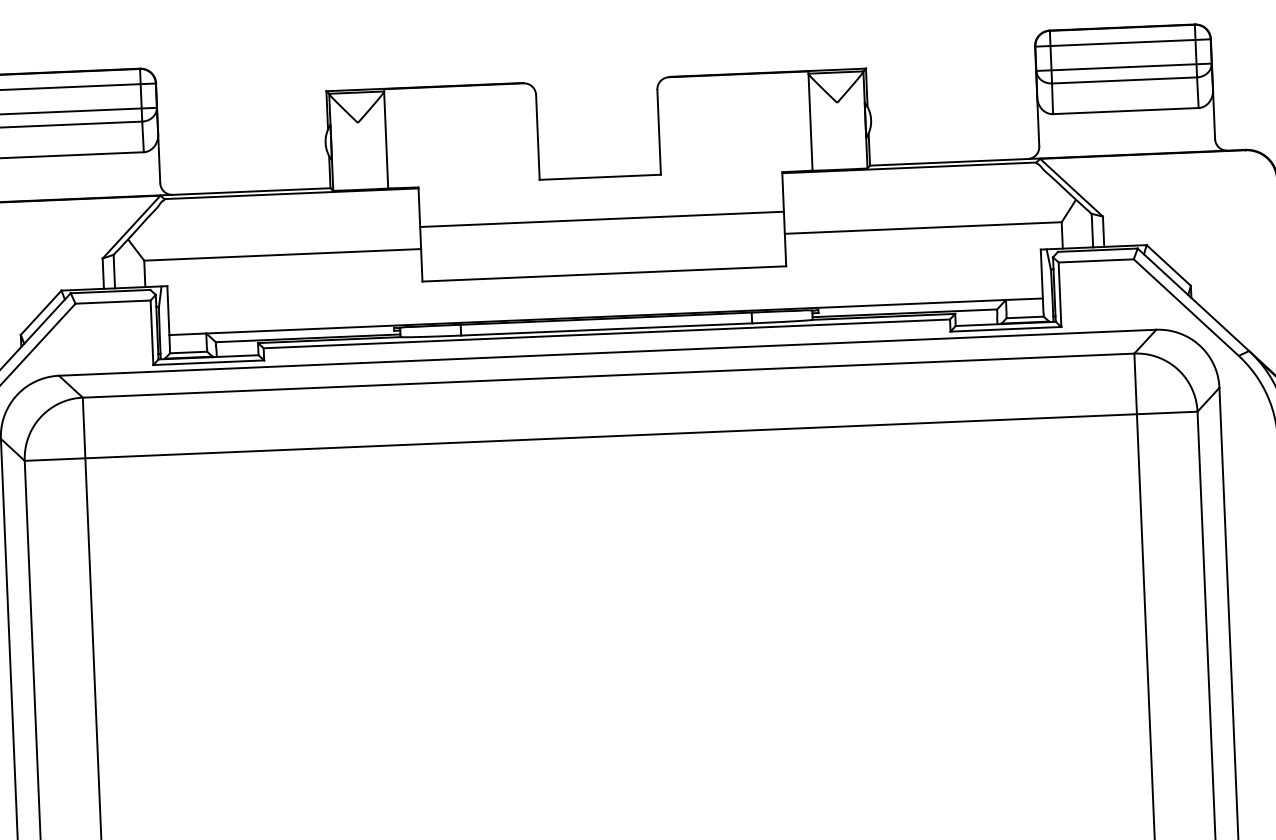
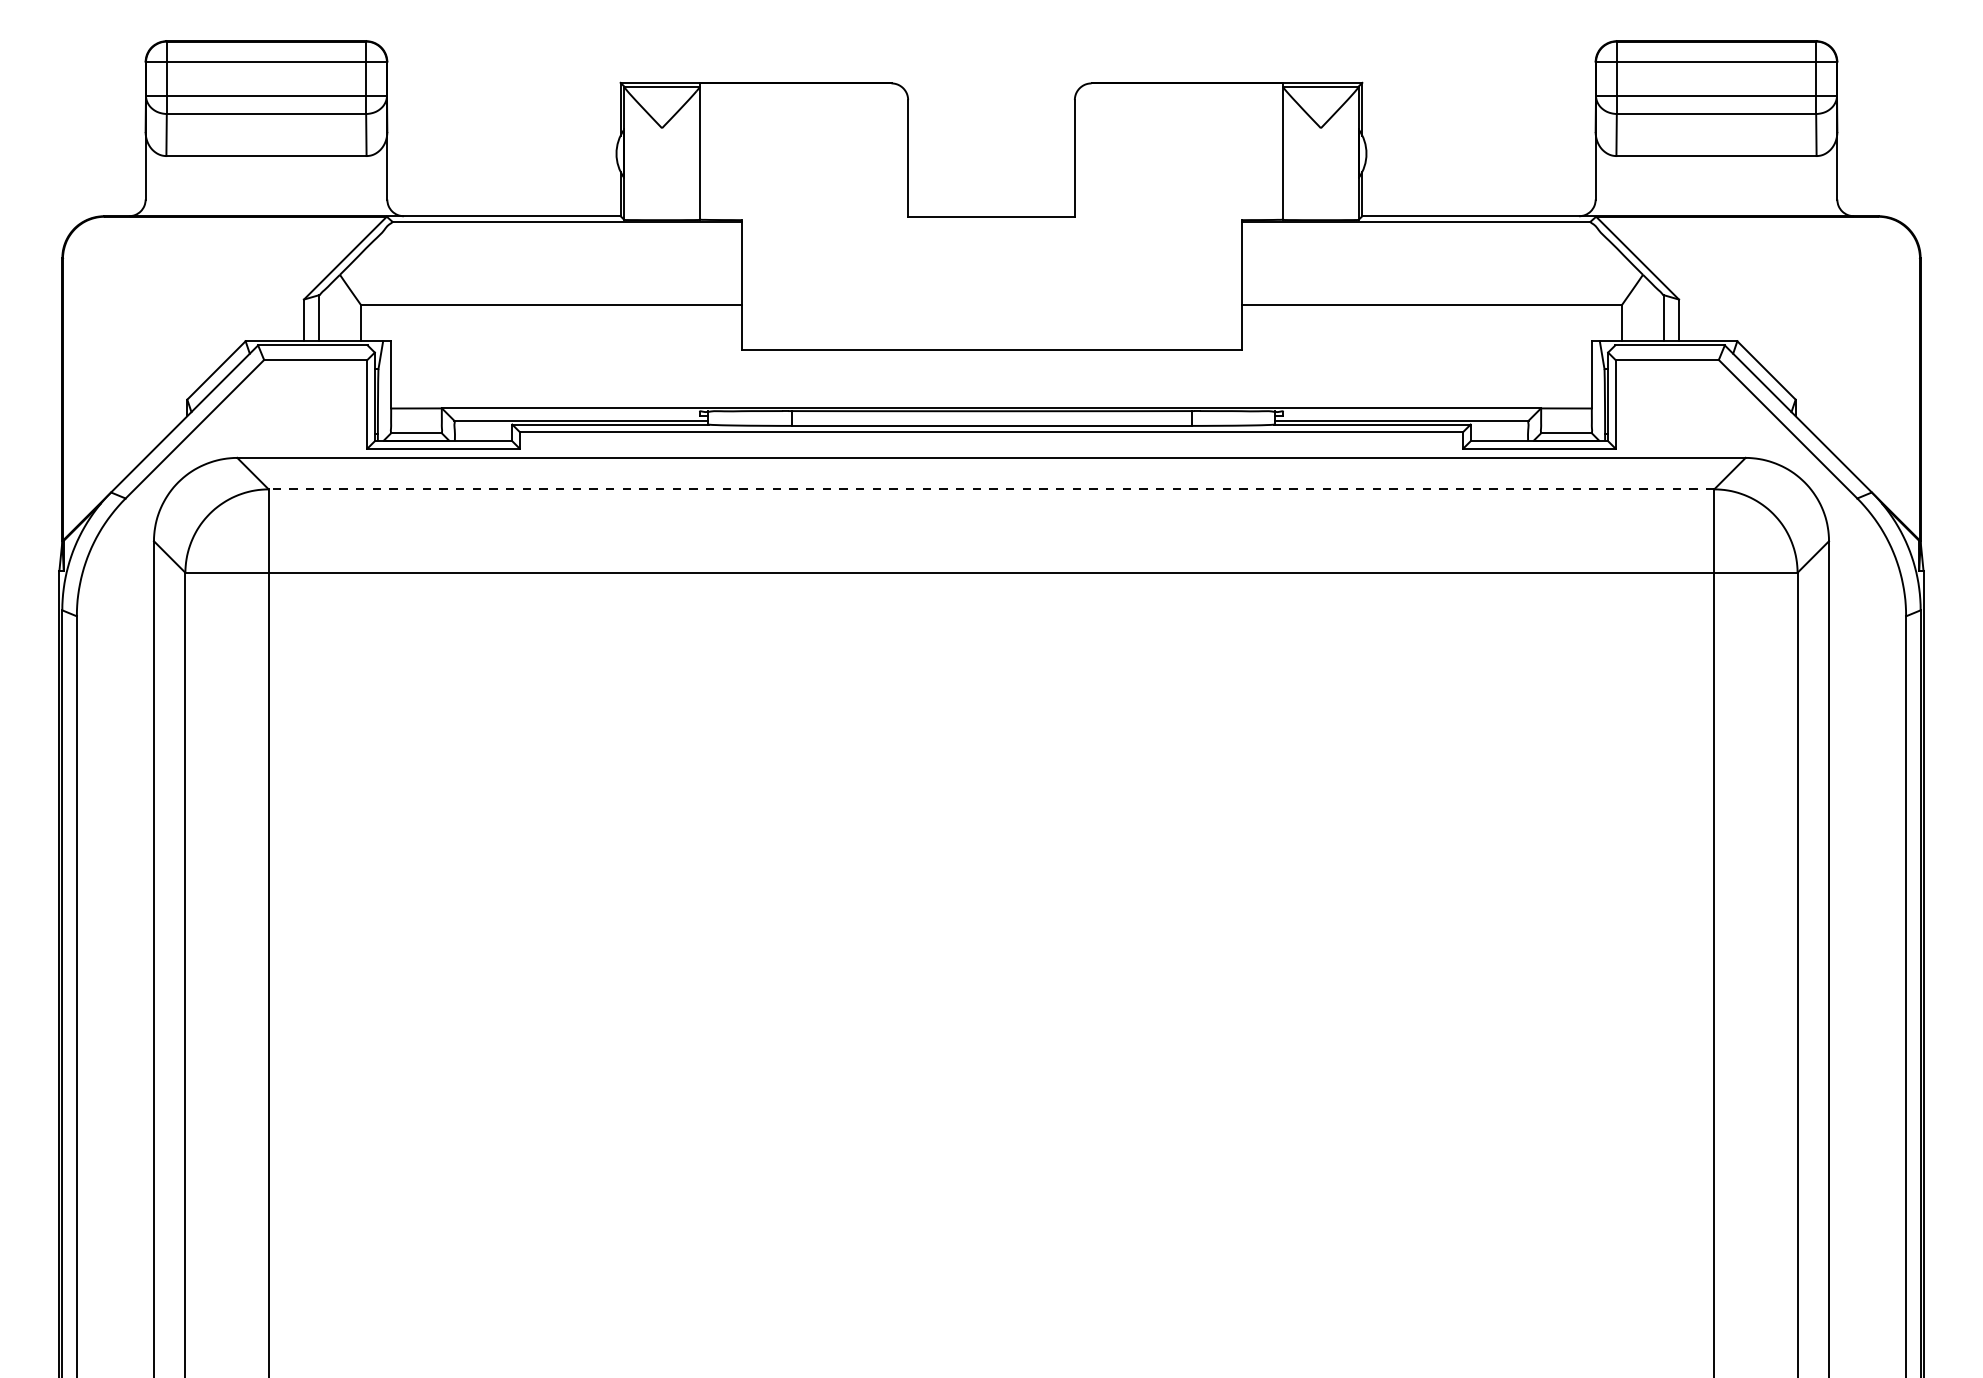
line: (602, 219) -> (991, 274), removed
line: (608, 375) -> (991, 489), solid -> dashed

